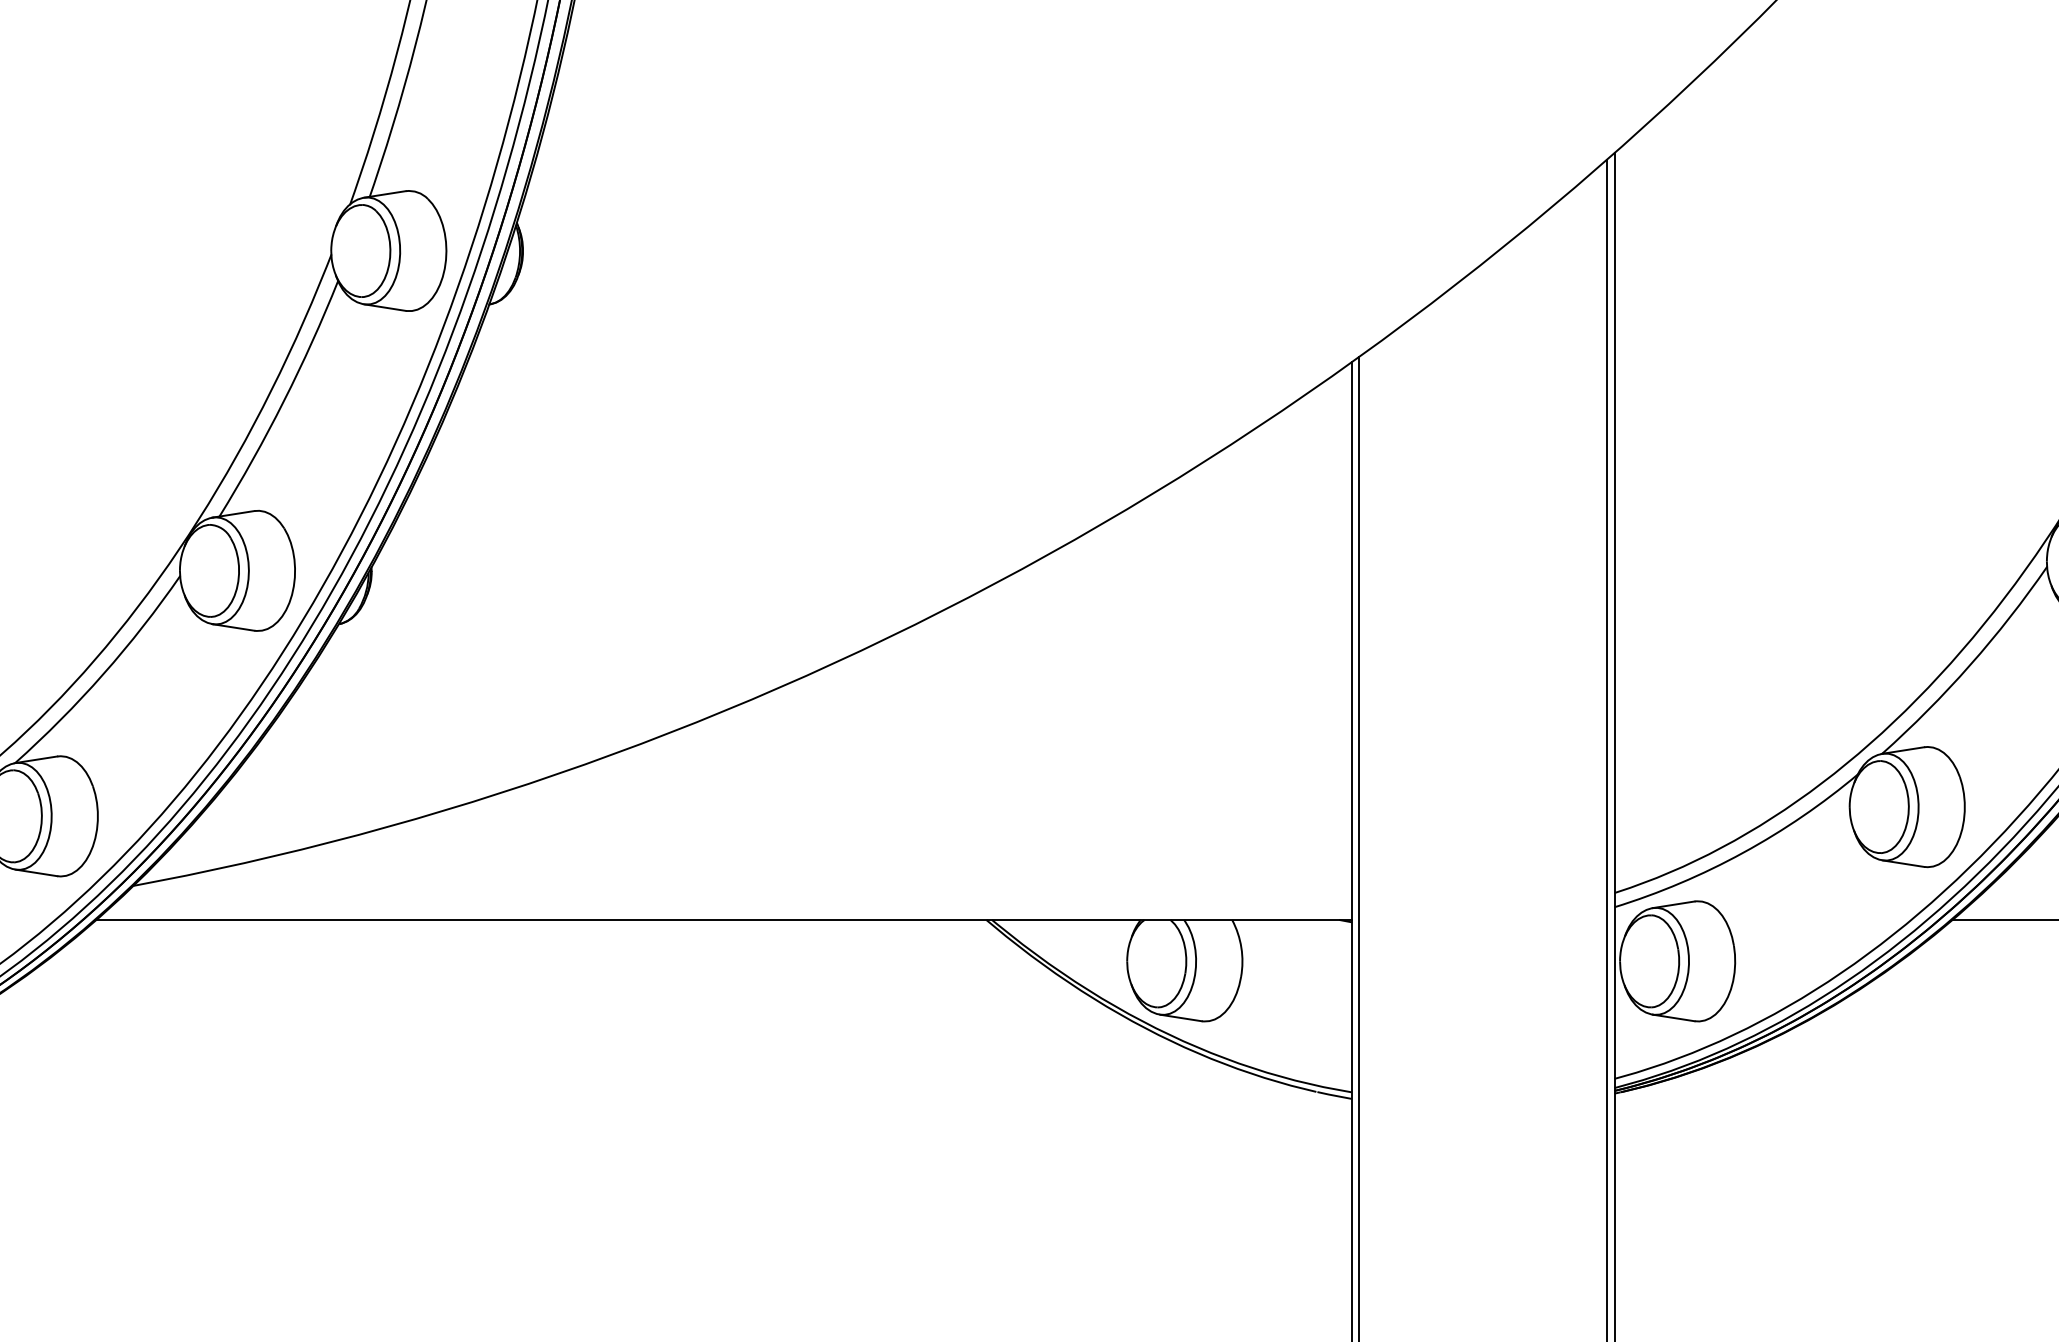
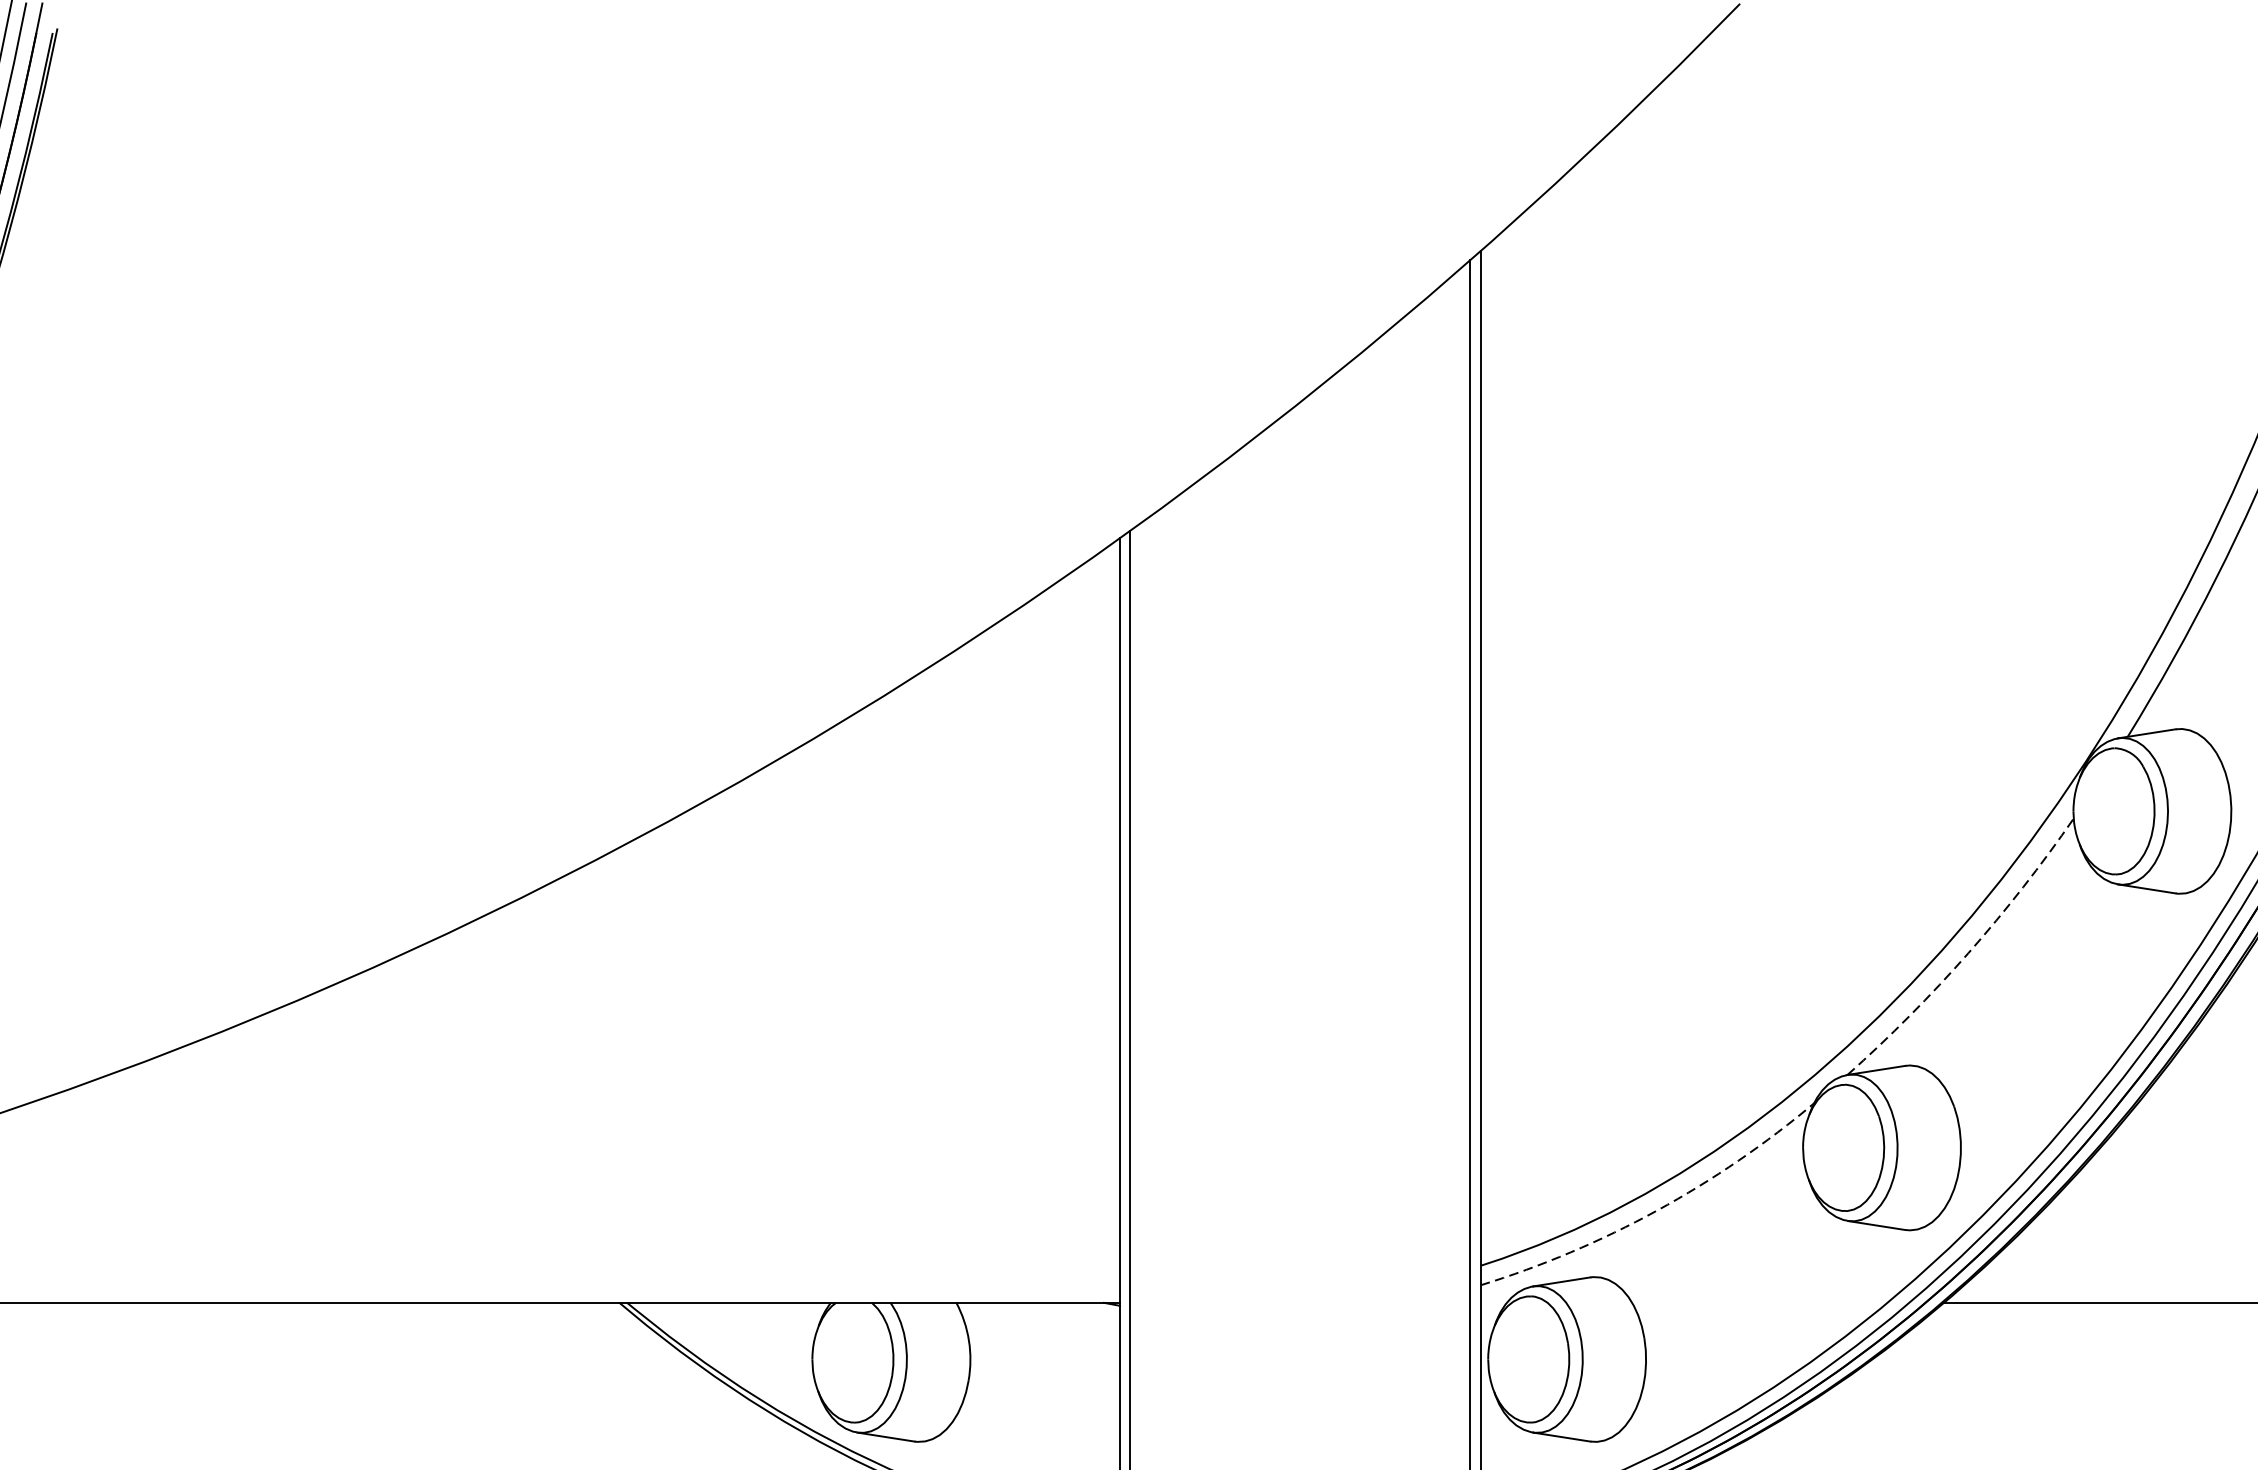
arc: (1970, 665) -> (1968, 953), solid -> dashed
arc: (1743, 852) -> (1657, 1210), solid -> dashed

